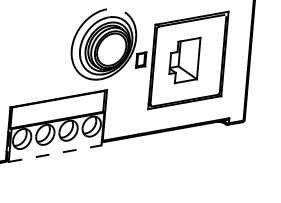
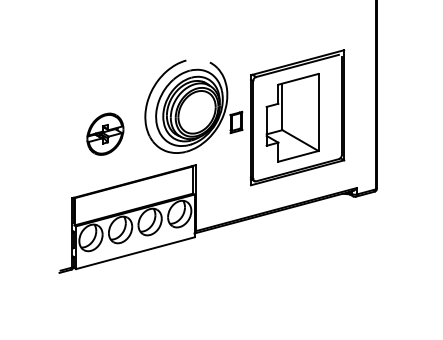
part: (40, 59) -> (105, 133), added
part: (184, 59) -> (292, 117), size x1.43
line: (55, 153) -> (135, 253), dashed -> solid

